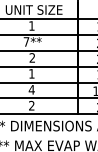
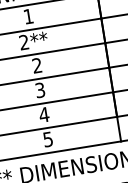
text: (26, 41) -> (24, 41), 7** -> 2**
text: (31, 73) -> (39, 89), 1 -> 3
text: (31, 105) -> (47, 139), 2 -> 5

